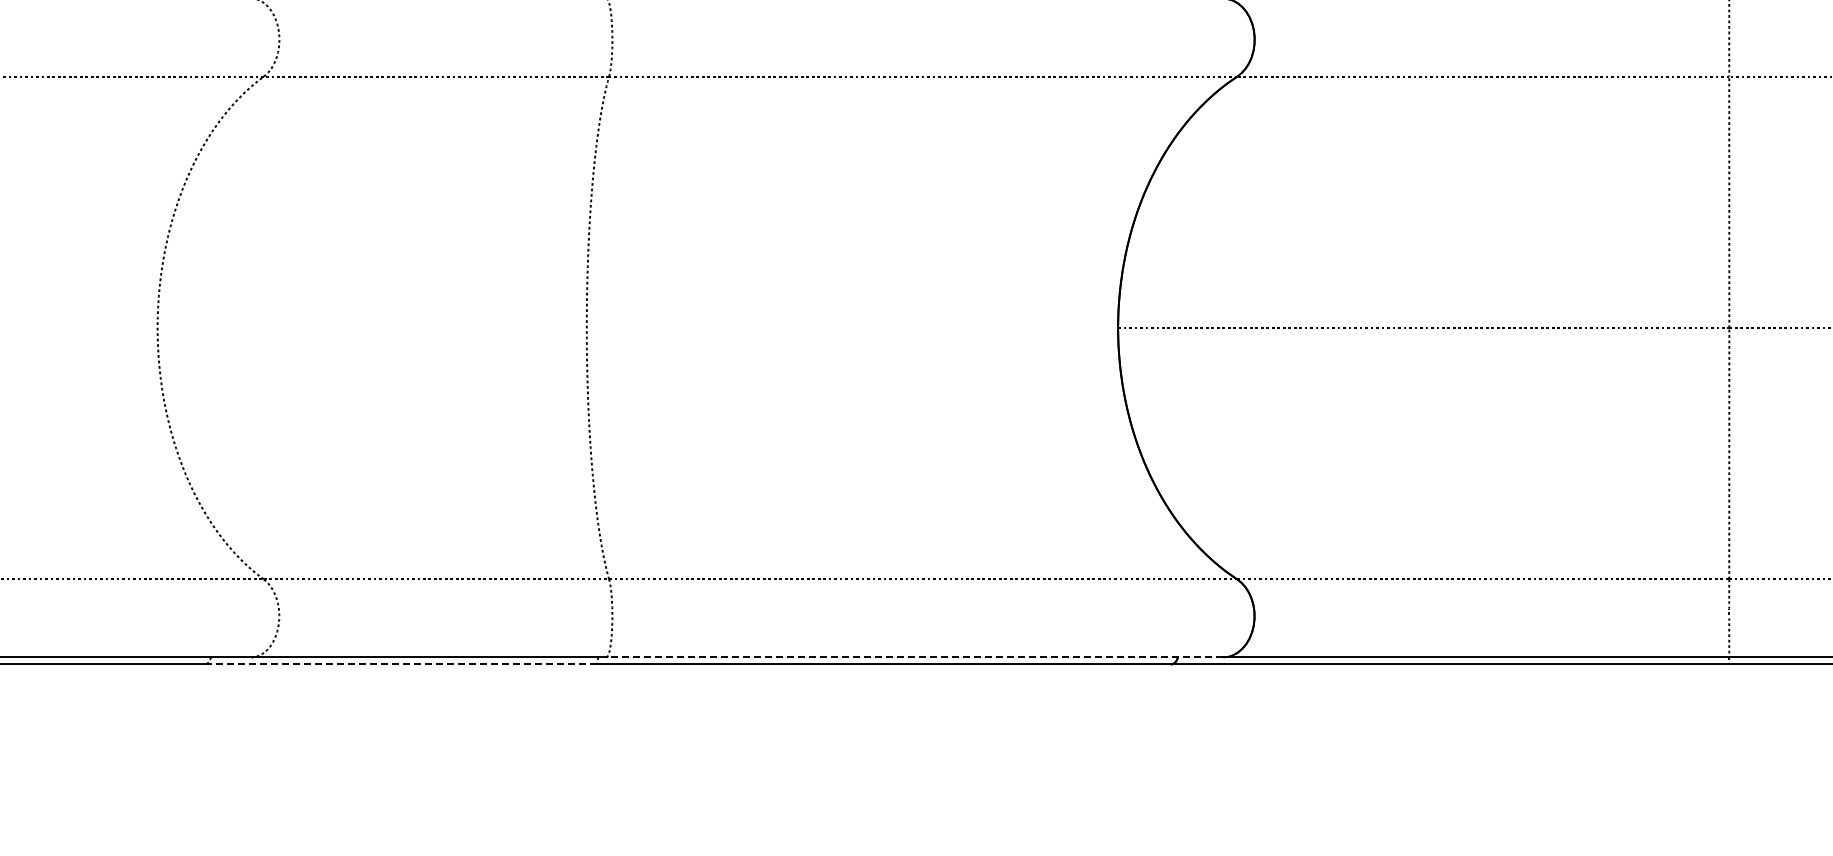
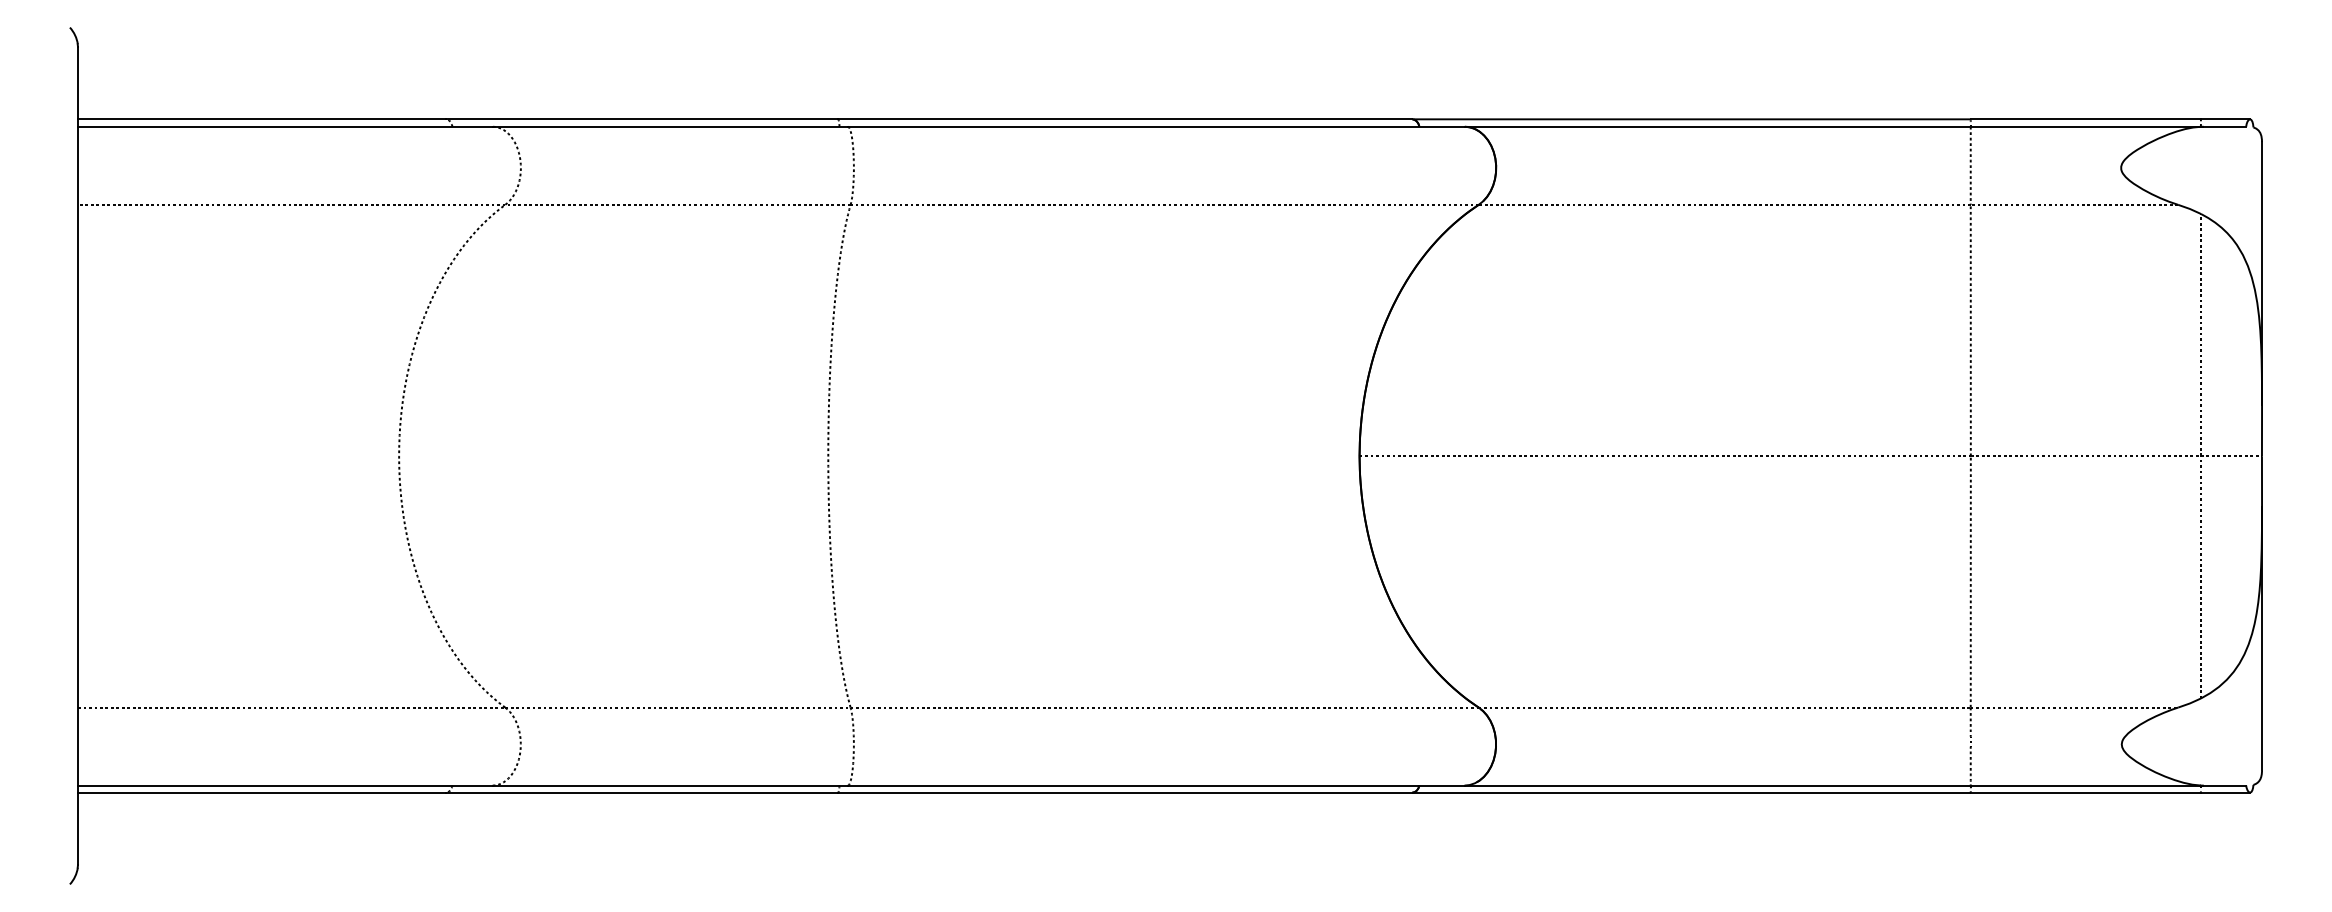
line: (914, 657) -> (1155, 785), dashed -> solid
line: (401, 664) -> (642, 792), dashed -> solid

